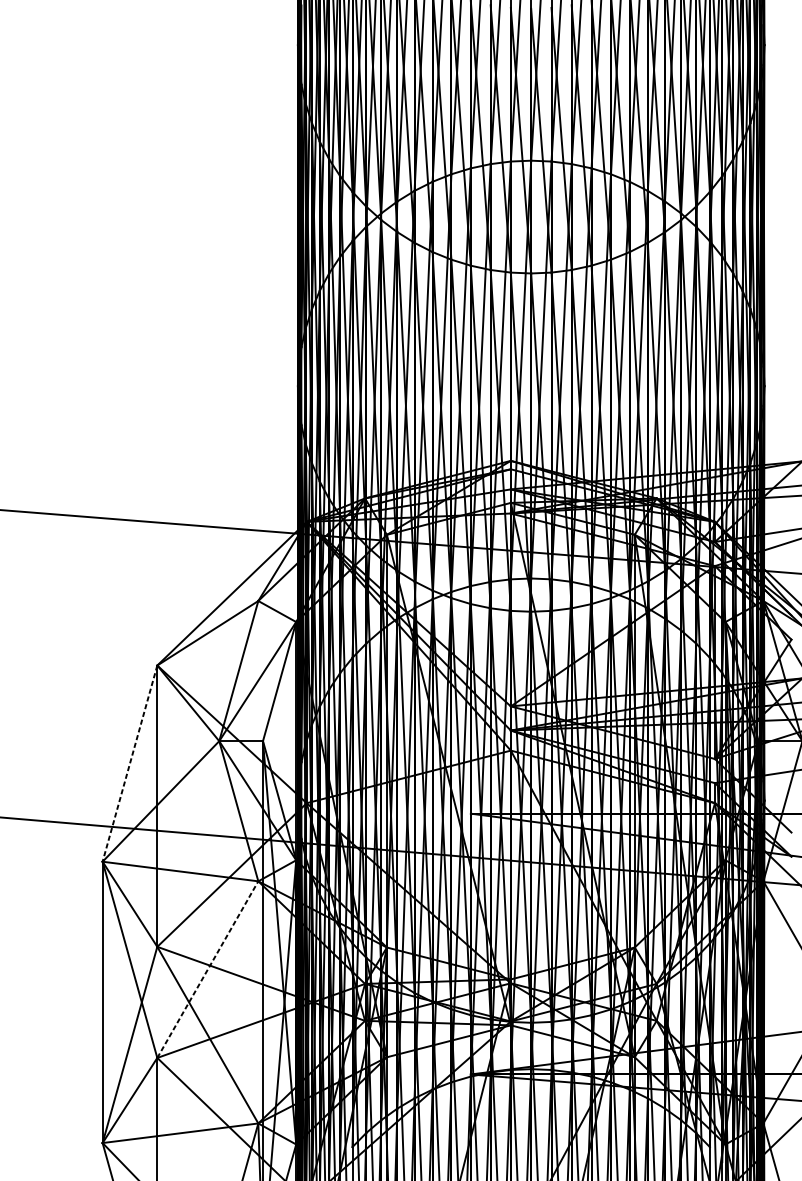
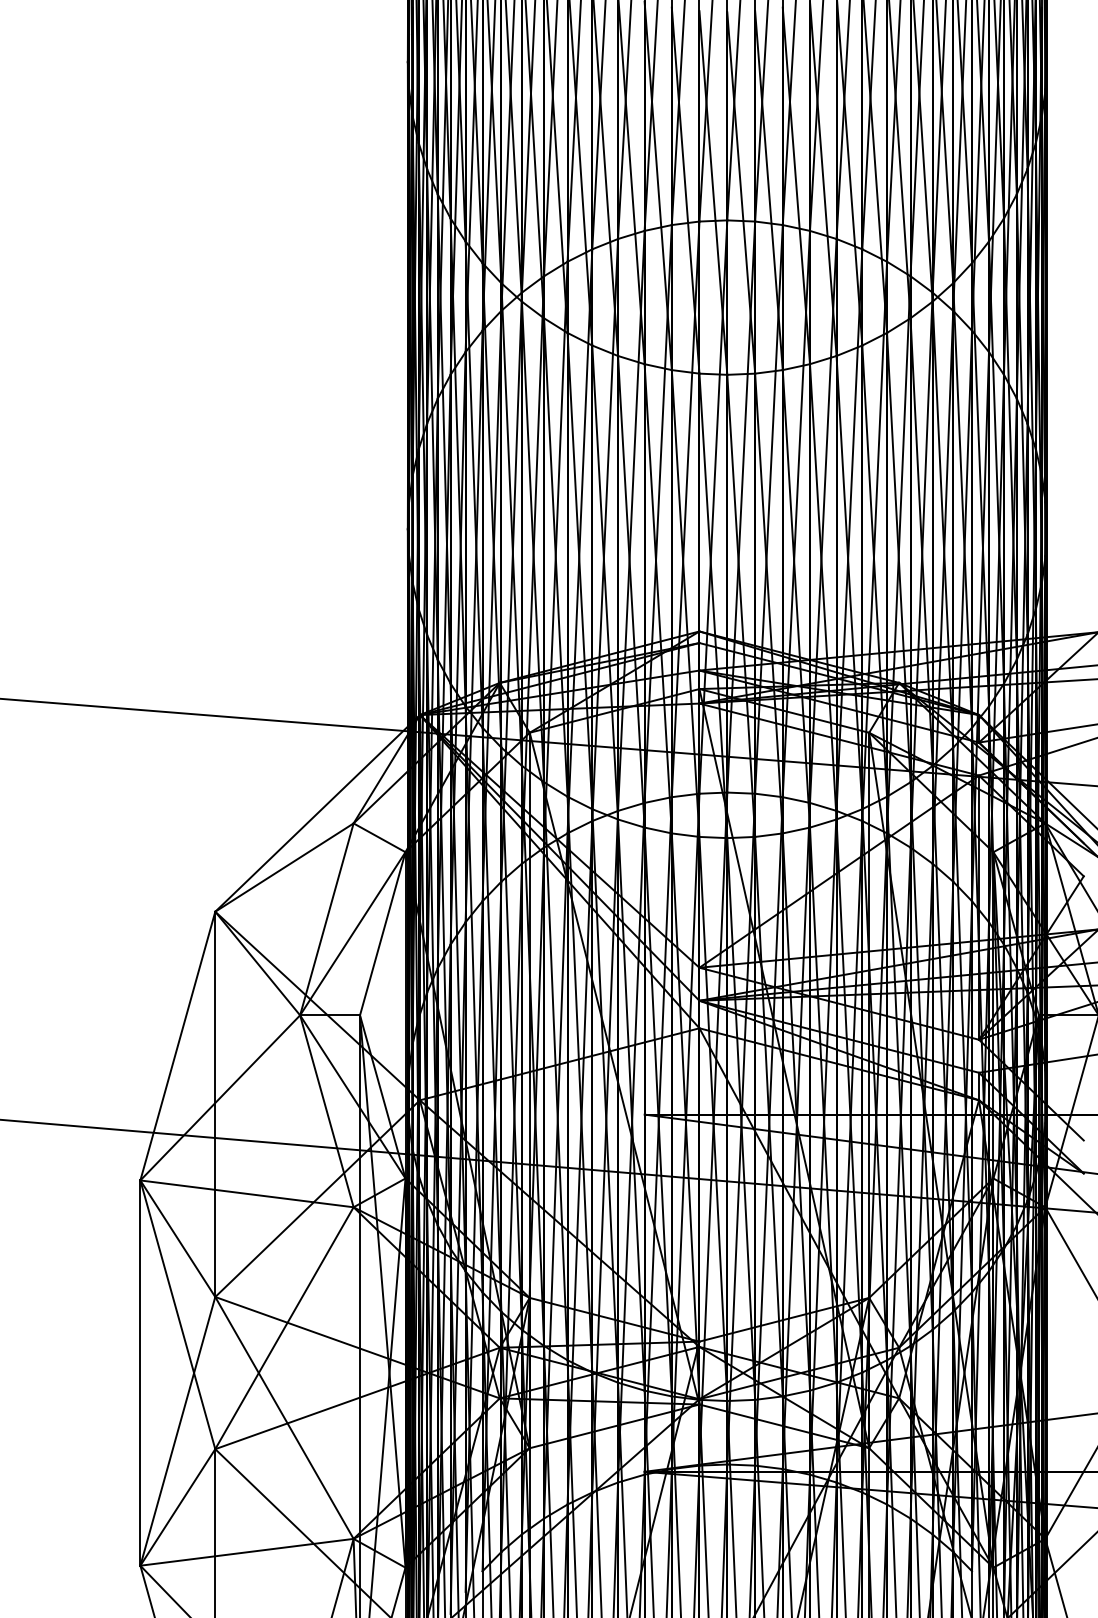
line: (129, 763) -> (177, 1046), dashed -> solid
line: (207, 969) -> (284, 1327), dashed -> solid

